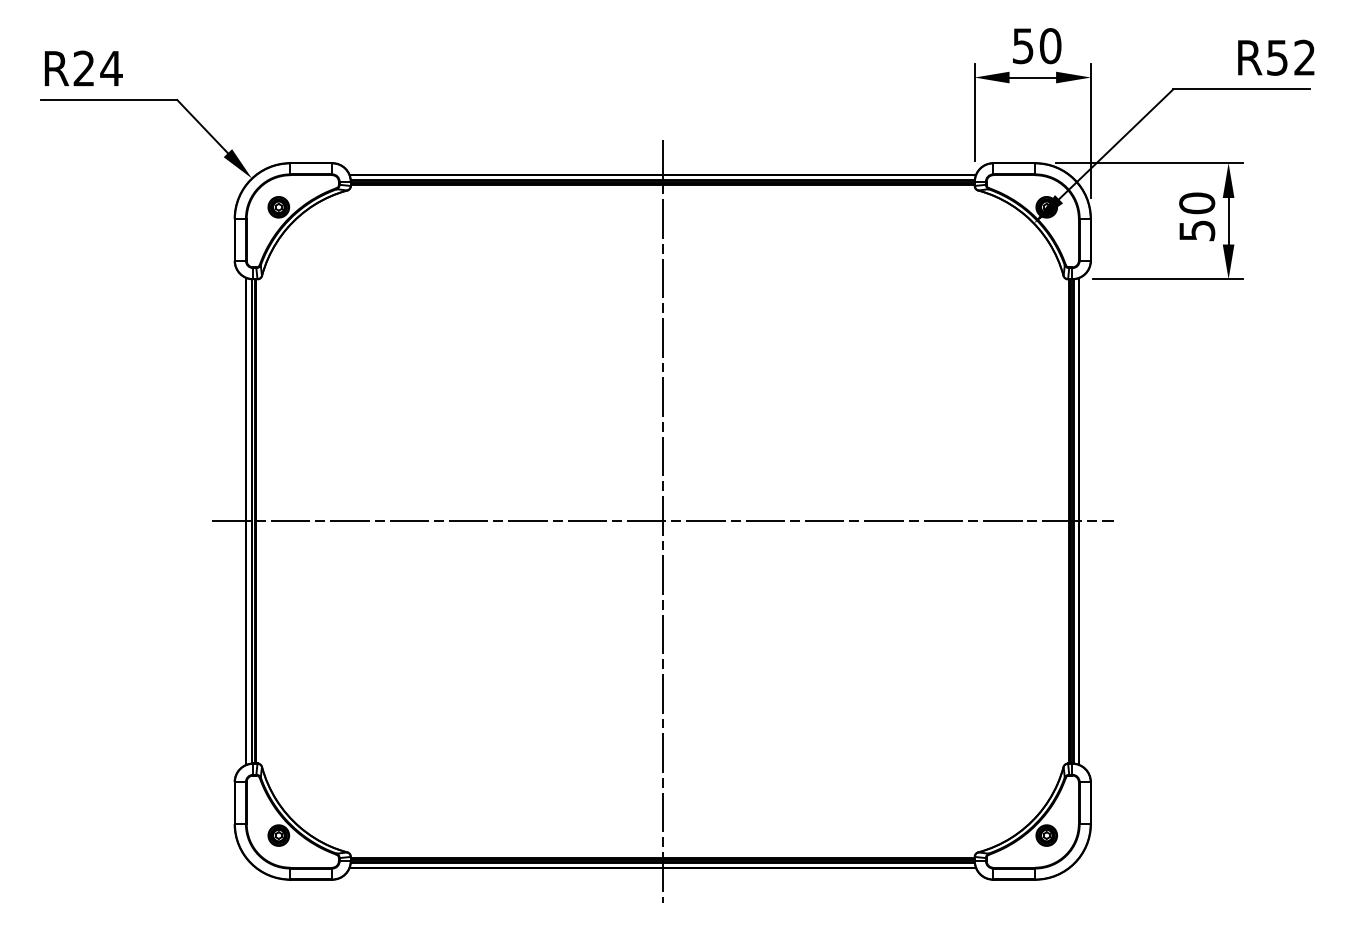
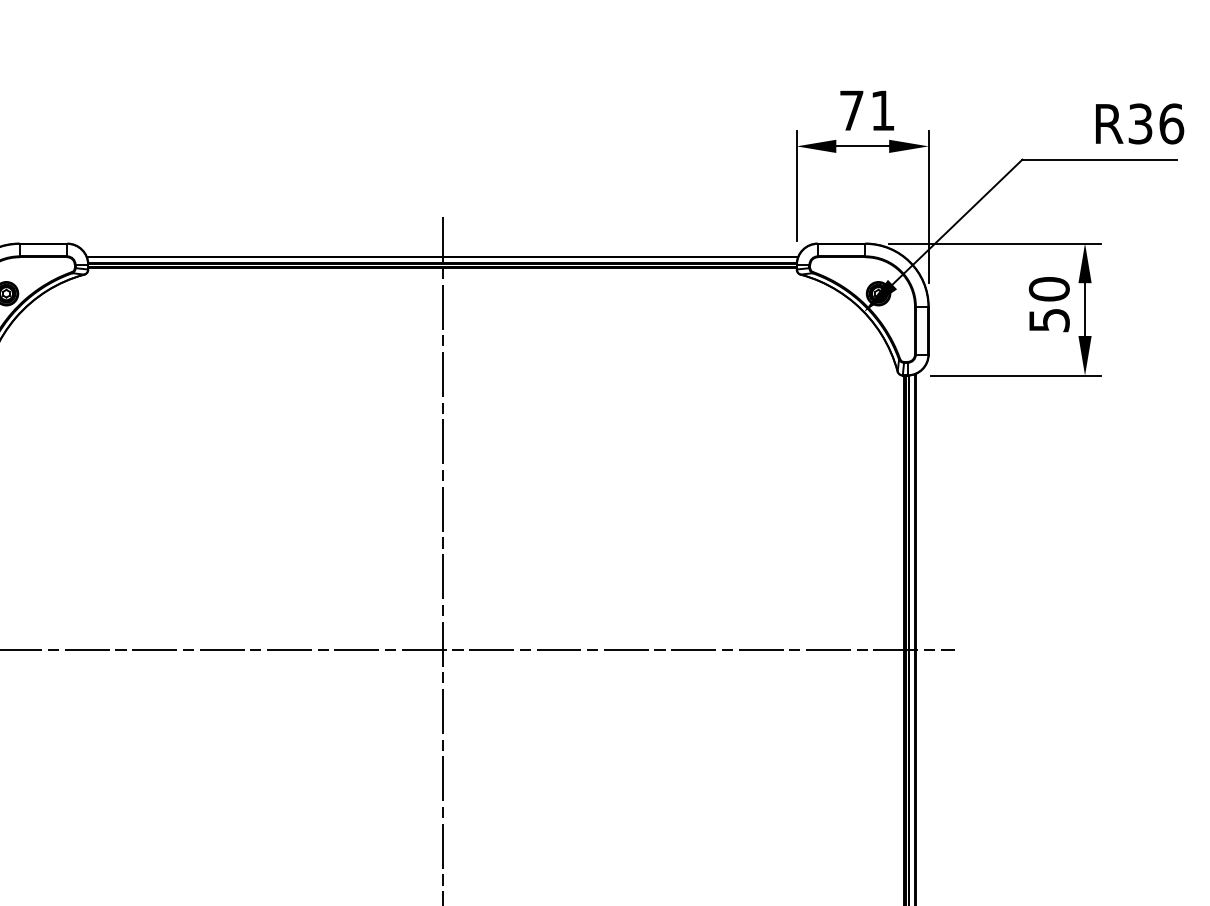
text: (1037, 46) -> (868, 111), 50 -> 71
text: (1291, 57) -> (1156, 123), R52 -> R36

